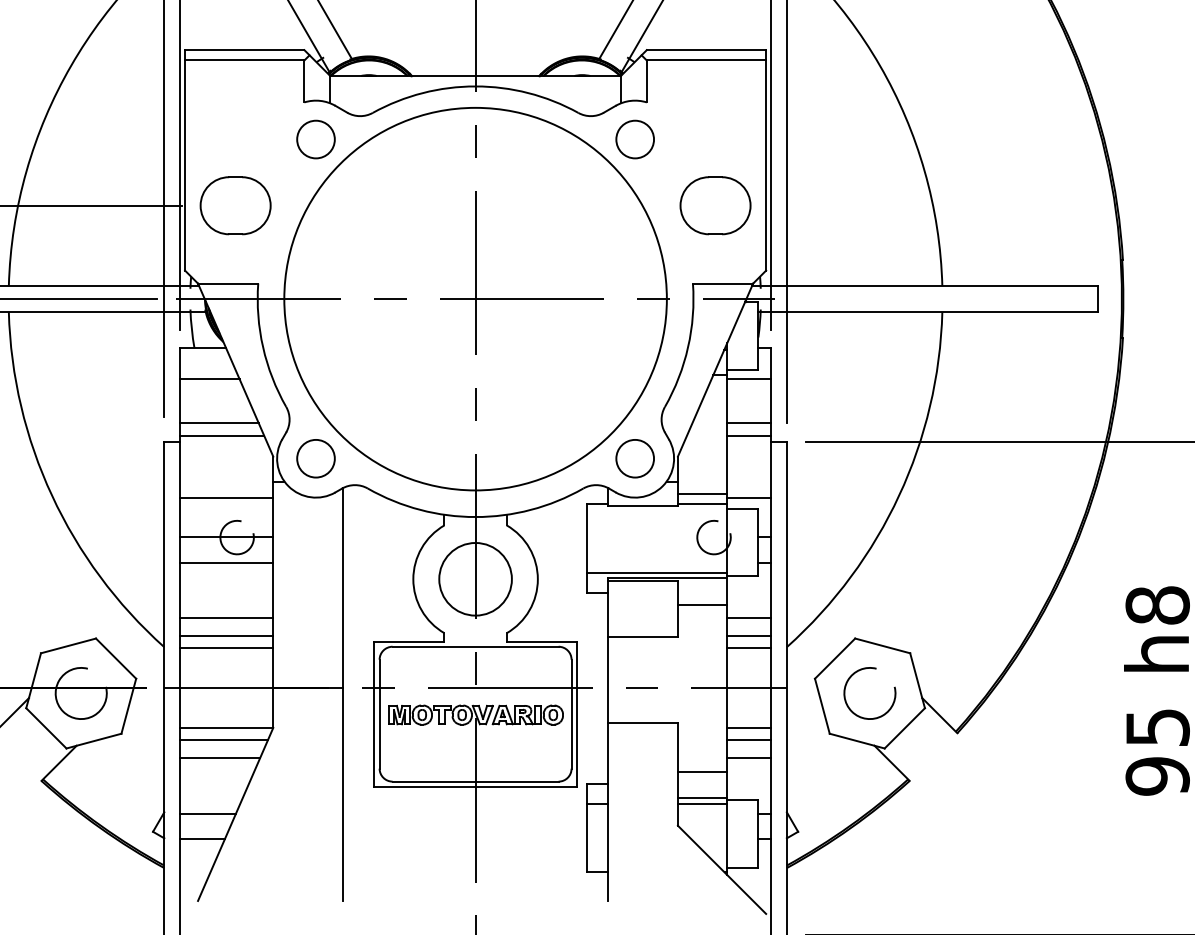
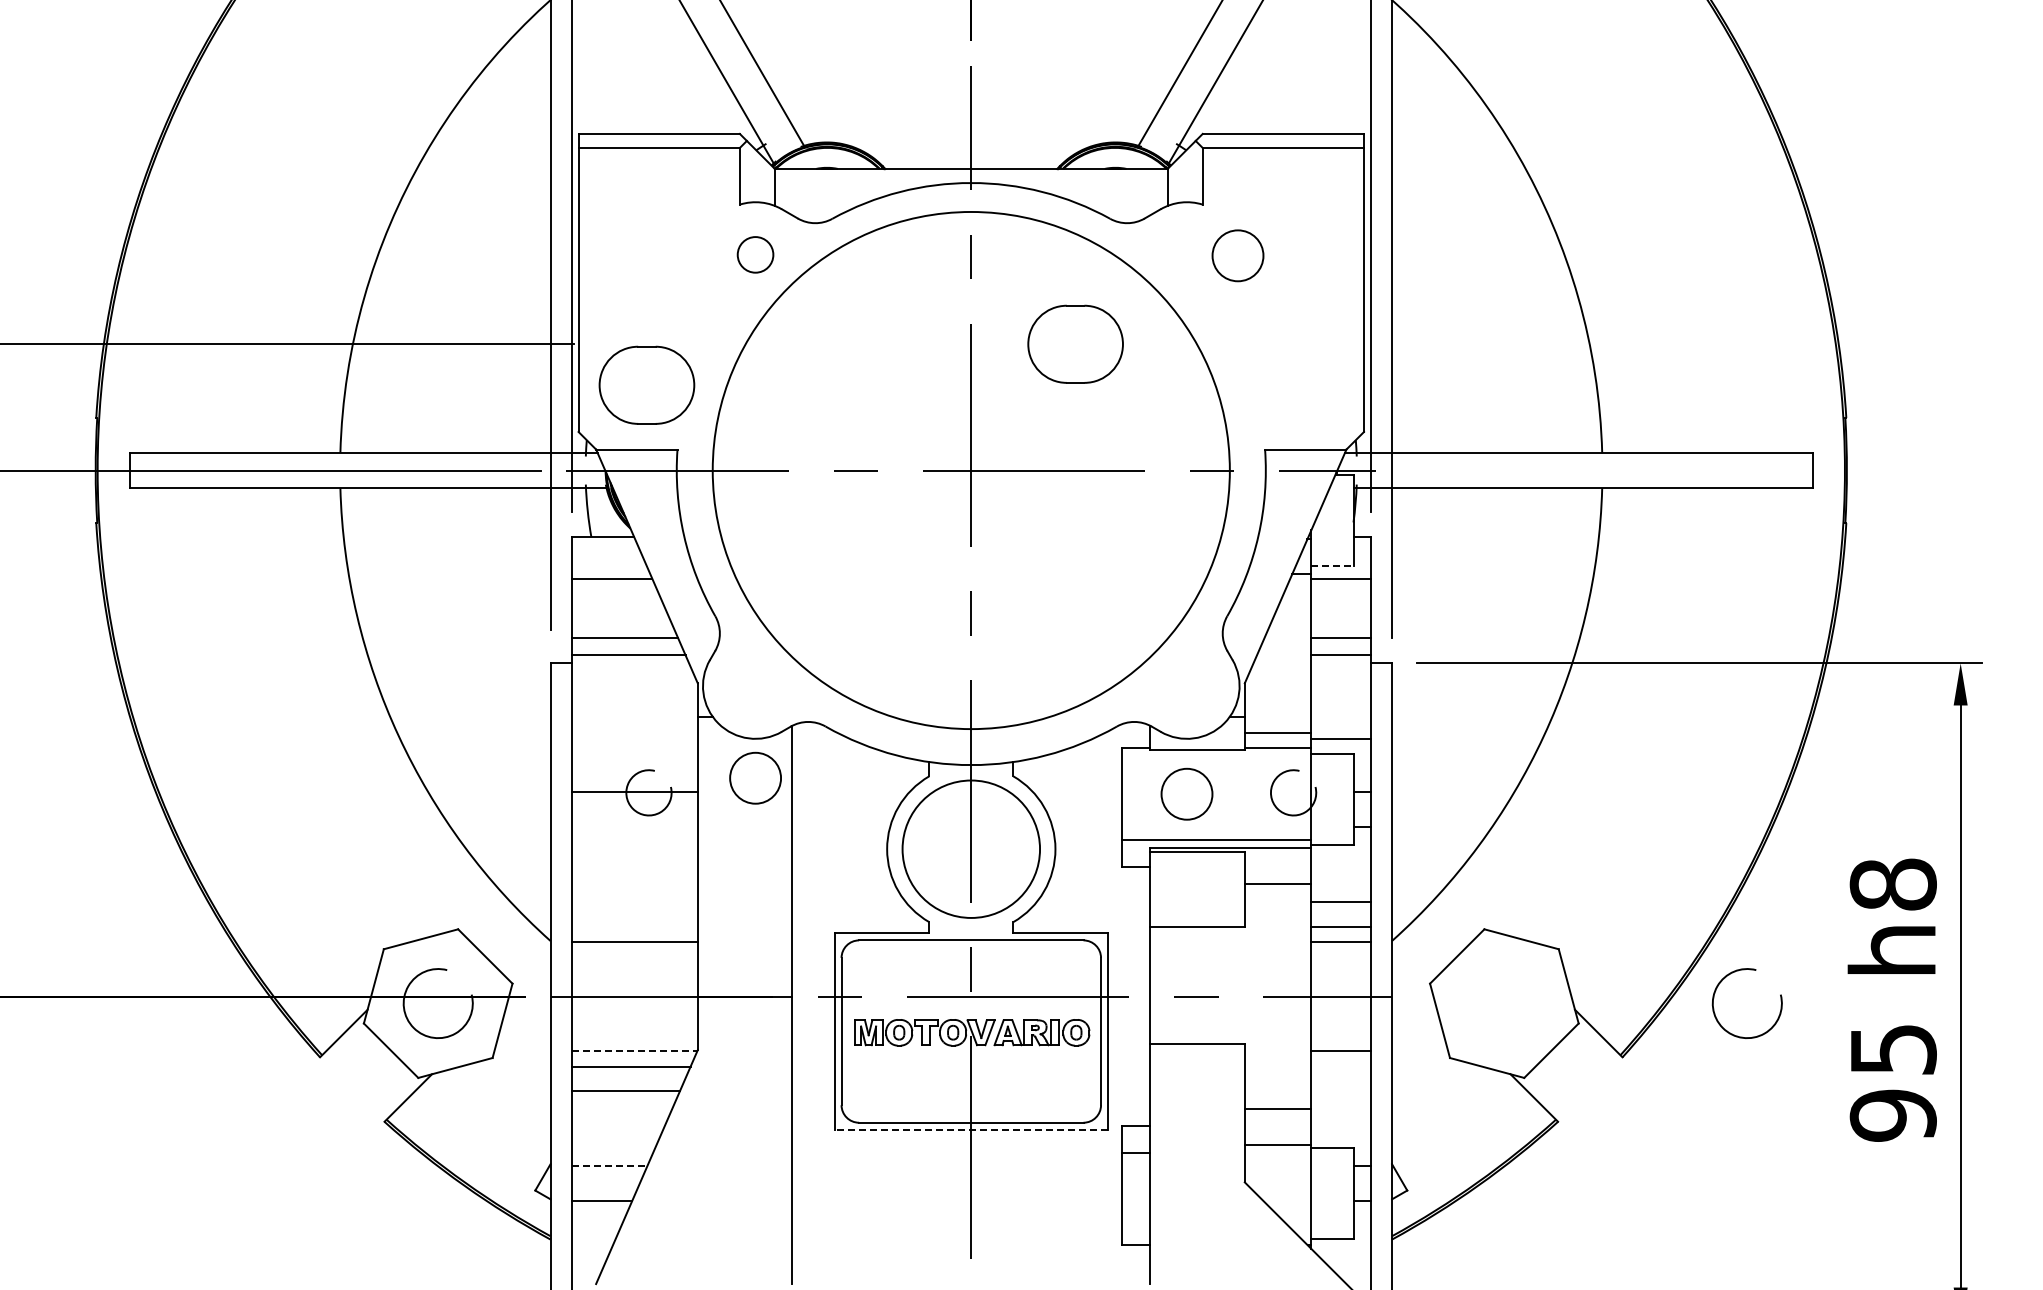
circle: (315, 139) -> (755, 254), size x0.7
circle: (634, 139) -> (1237, 255), moved
part: (235, 205) -> (646, 384), moved
part: (715, 205) -> (1075, 343), moved
line: (742, 369) -> (1332, 565), solid -> dashed
circle: (315, 458) -> (755, 777), moved
circle: (634, 458) -> (1186, 793), moved
line: (226, 498) -> (634, 739), removed
line: (226, 563) -> (634, 827), removed
circle: (475, 579) -> (971, 849), size x1.4
line: (226, 618) -> (634, 902), removed
line: (226, 636) -> (634, 926), removed
arc: (845, 689) -> (1714, 998), moved
line: (227, 728) -> (635, 1050), solid -> dashed
line: (749, 740) -> (1341, 1066), removed
line: (749, 757) -> (1341, 1090), removed
line: (475, 786) -> (971, 1129), solid -> dashed
line: (702, 803) -> (1277, 1152), removed
line: (207, 814) -> (609, 1166), solid -> dashed

